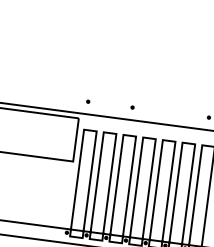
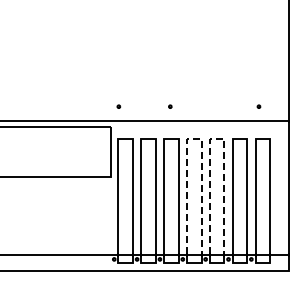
line: (149, 138) -> (194, 139), solid -> dashed
line: (169, 141) -> (217, 139), solid -> dashed

